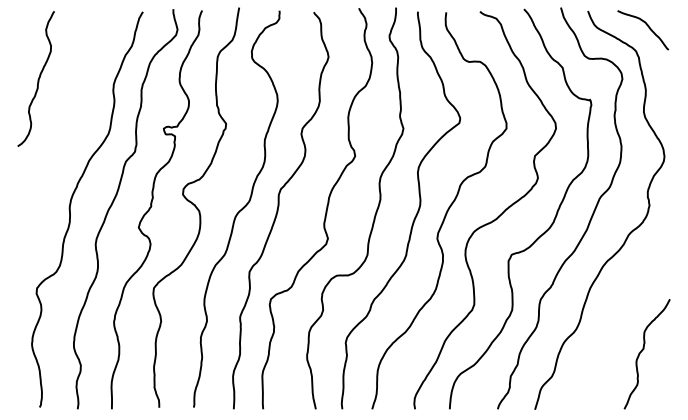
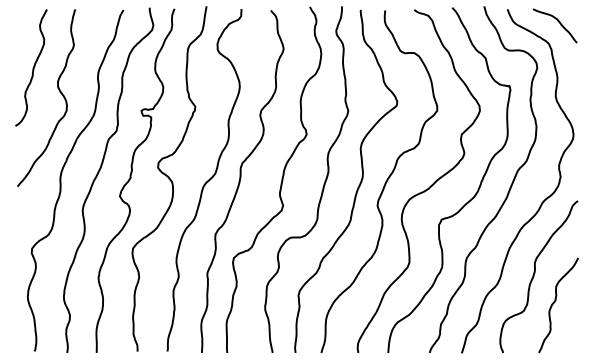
curve: (68, 106) -> (59, 91), added
curve: (619, 319) -> (534, 275), added

